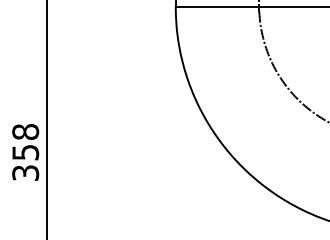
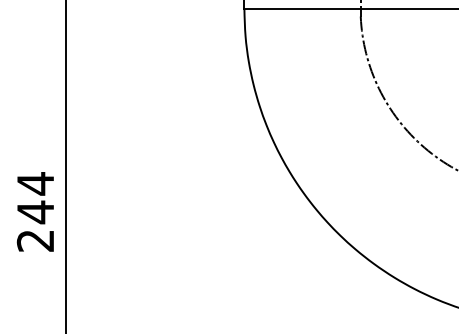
text: (25, 151) -> (35, 210), 358 -> 244

